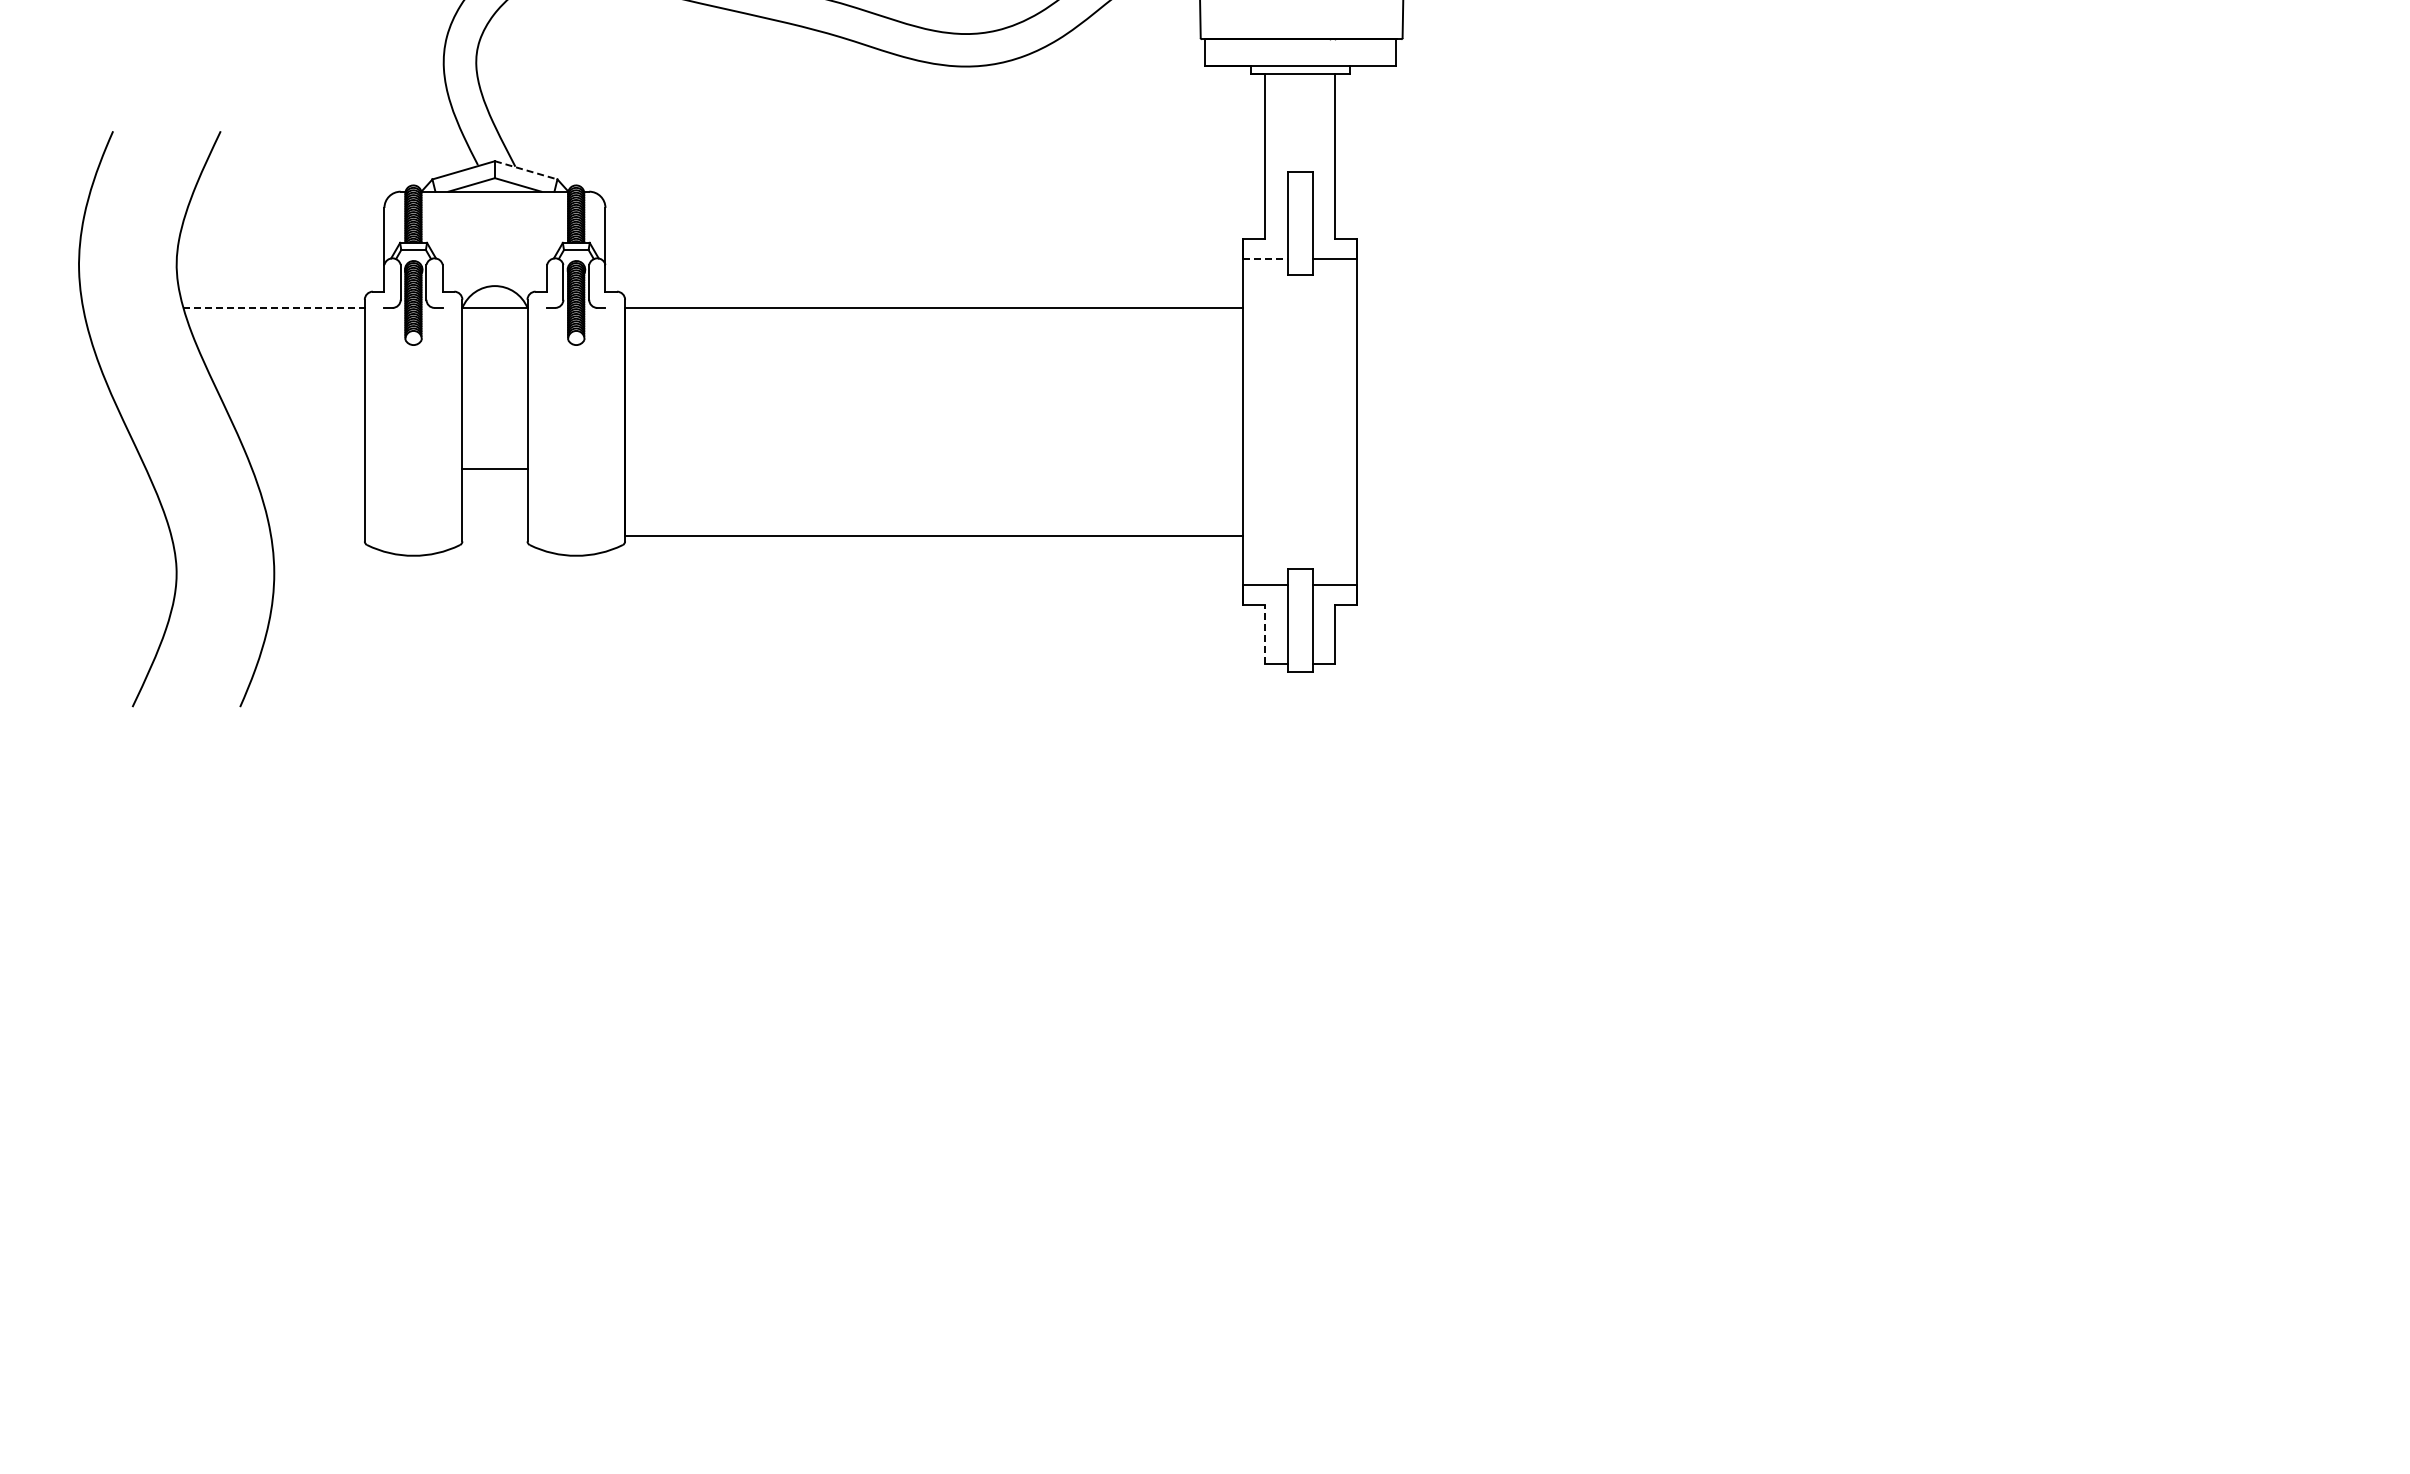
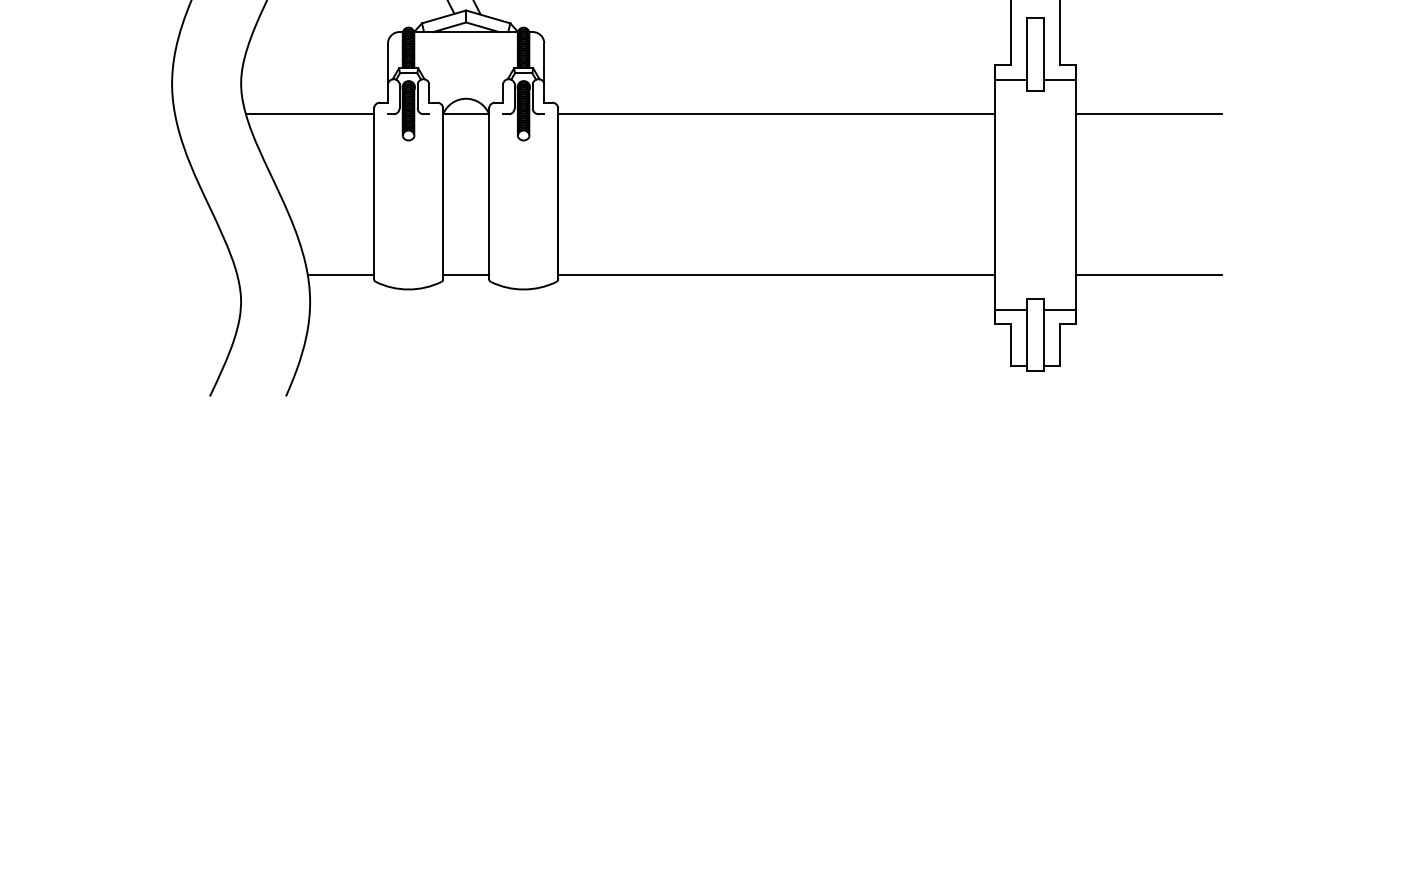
line: (526, 170) -> (488, 17), dashed -> solid
line: (1266, 258) -> (1011, 79), dashed -> solid
line: (274, 307) -> (310, 113), dashed -> solid
line: (1460, 307) -> (1148, 113), added
line: (494, 468) -> (465, 275), moved
line: (317, 535) -> (340, 275), added
line: (1460, 535) -> (1148, 275), added
line: (1265, 633) -> (1010, 344), dashed -> solid

